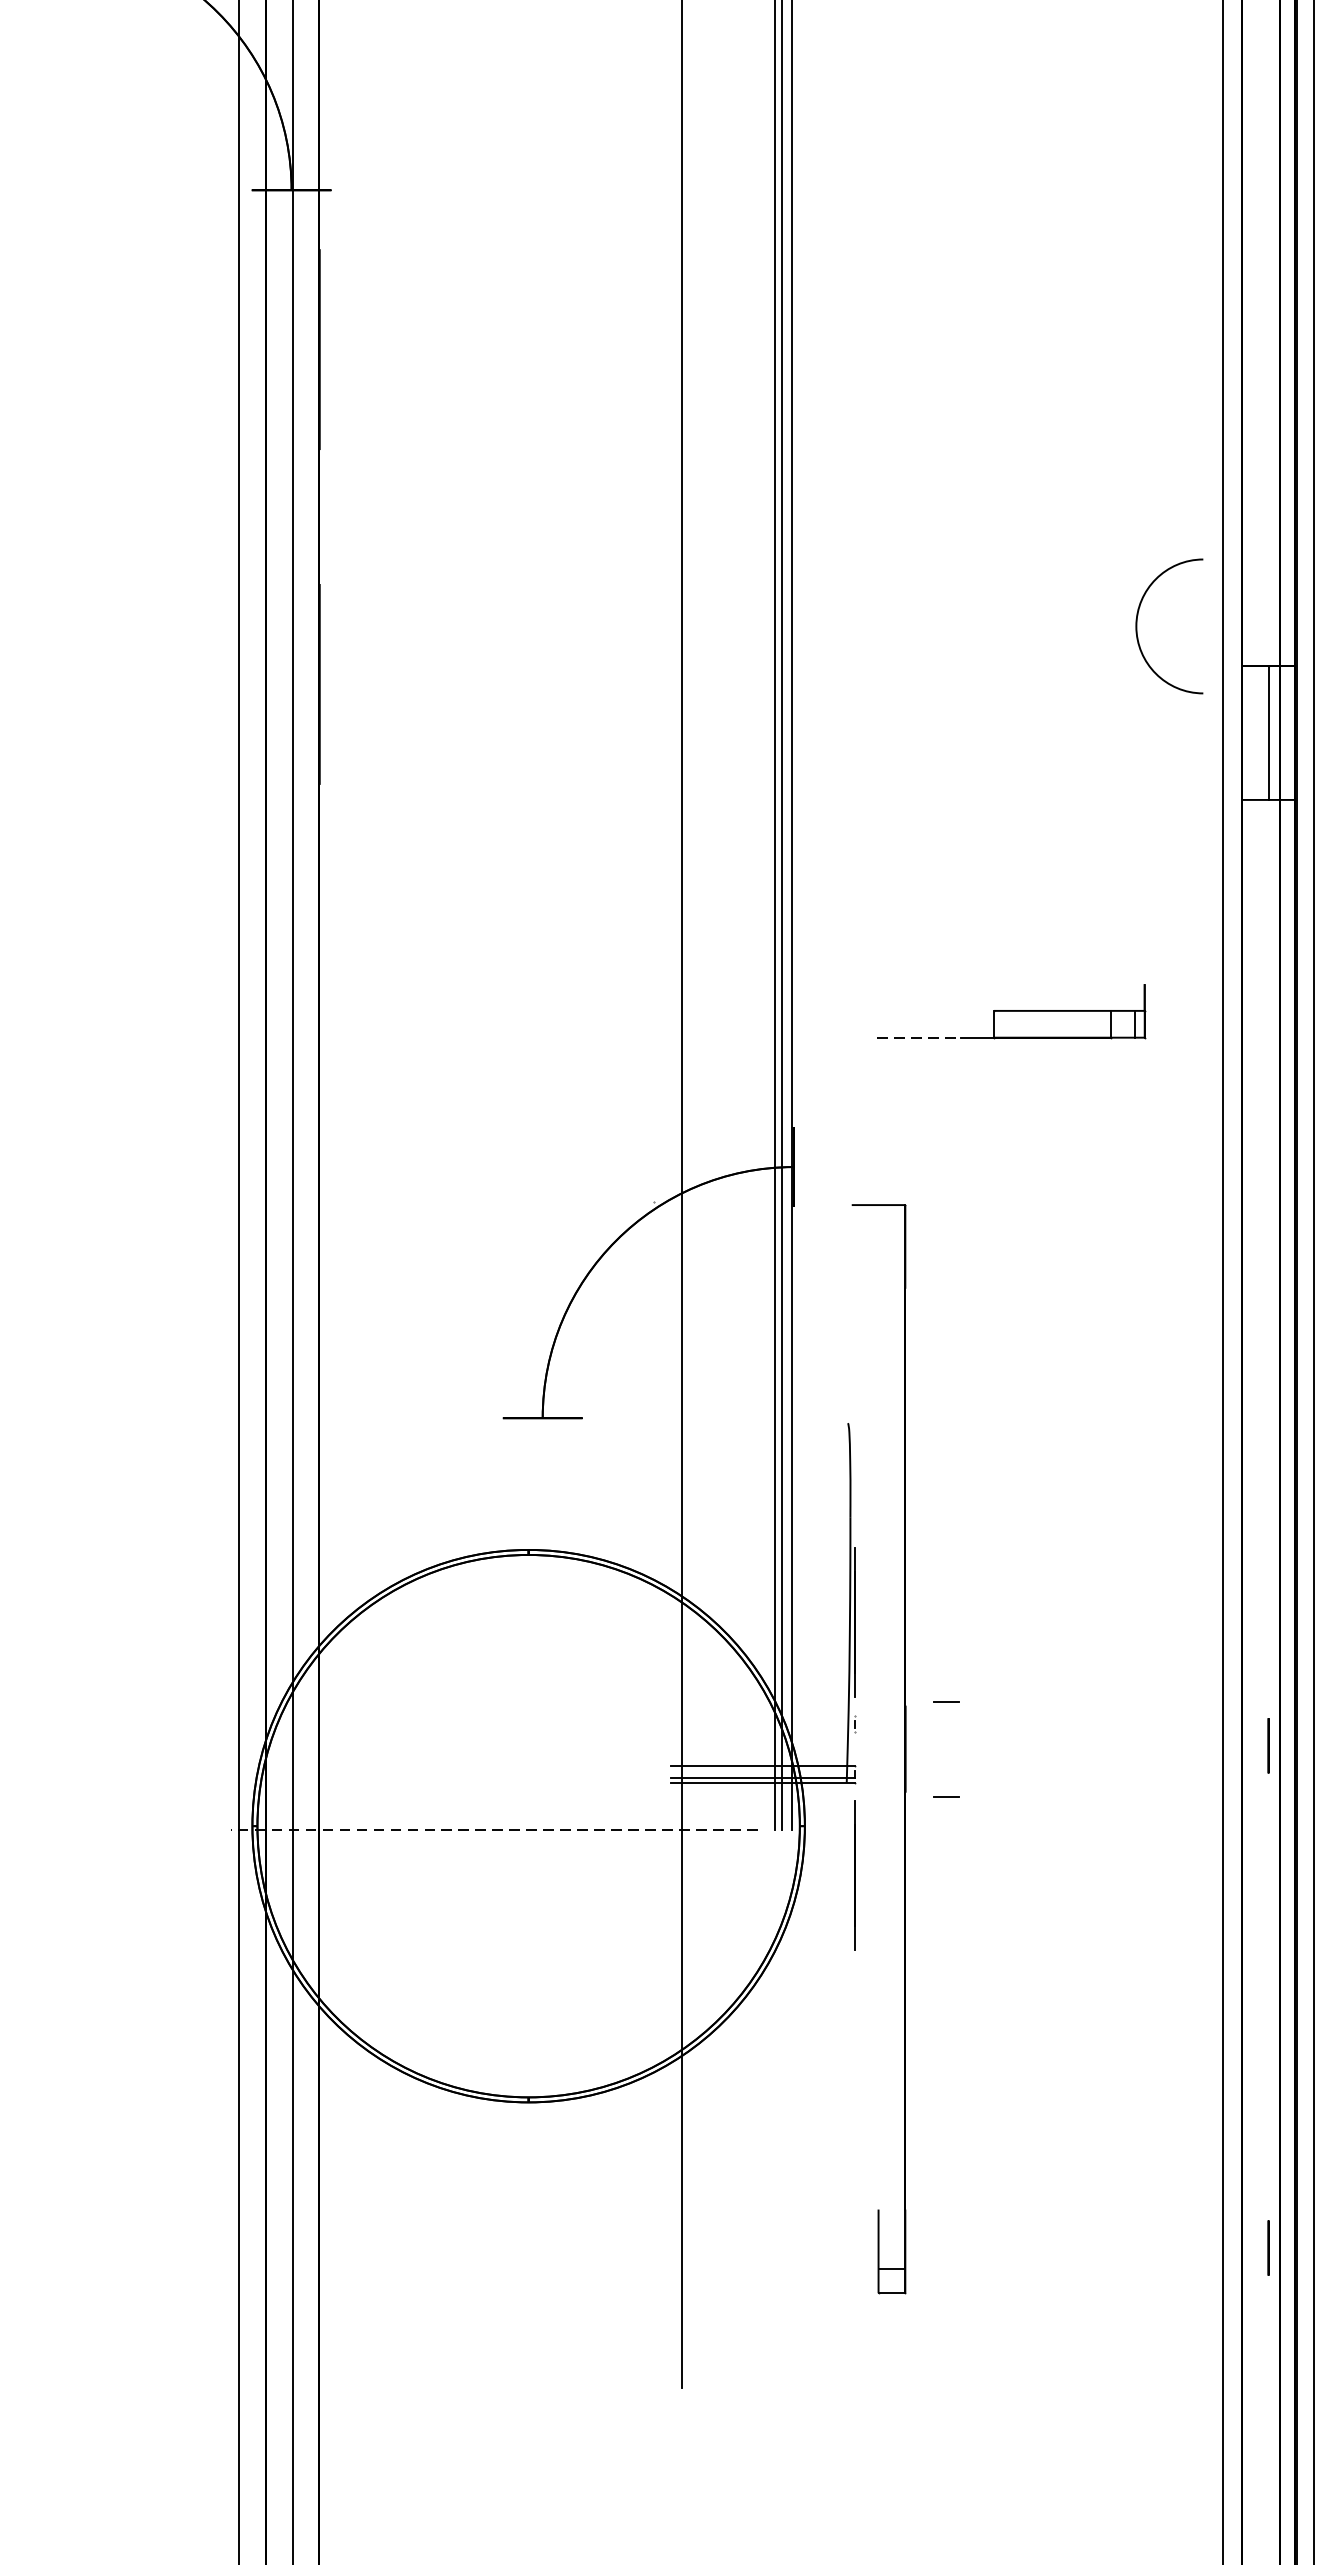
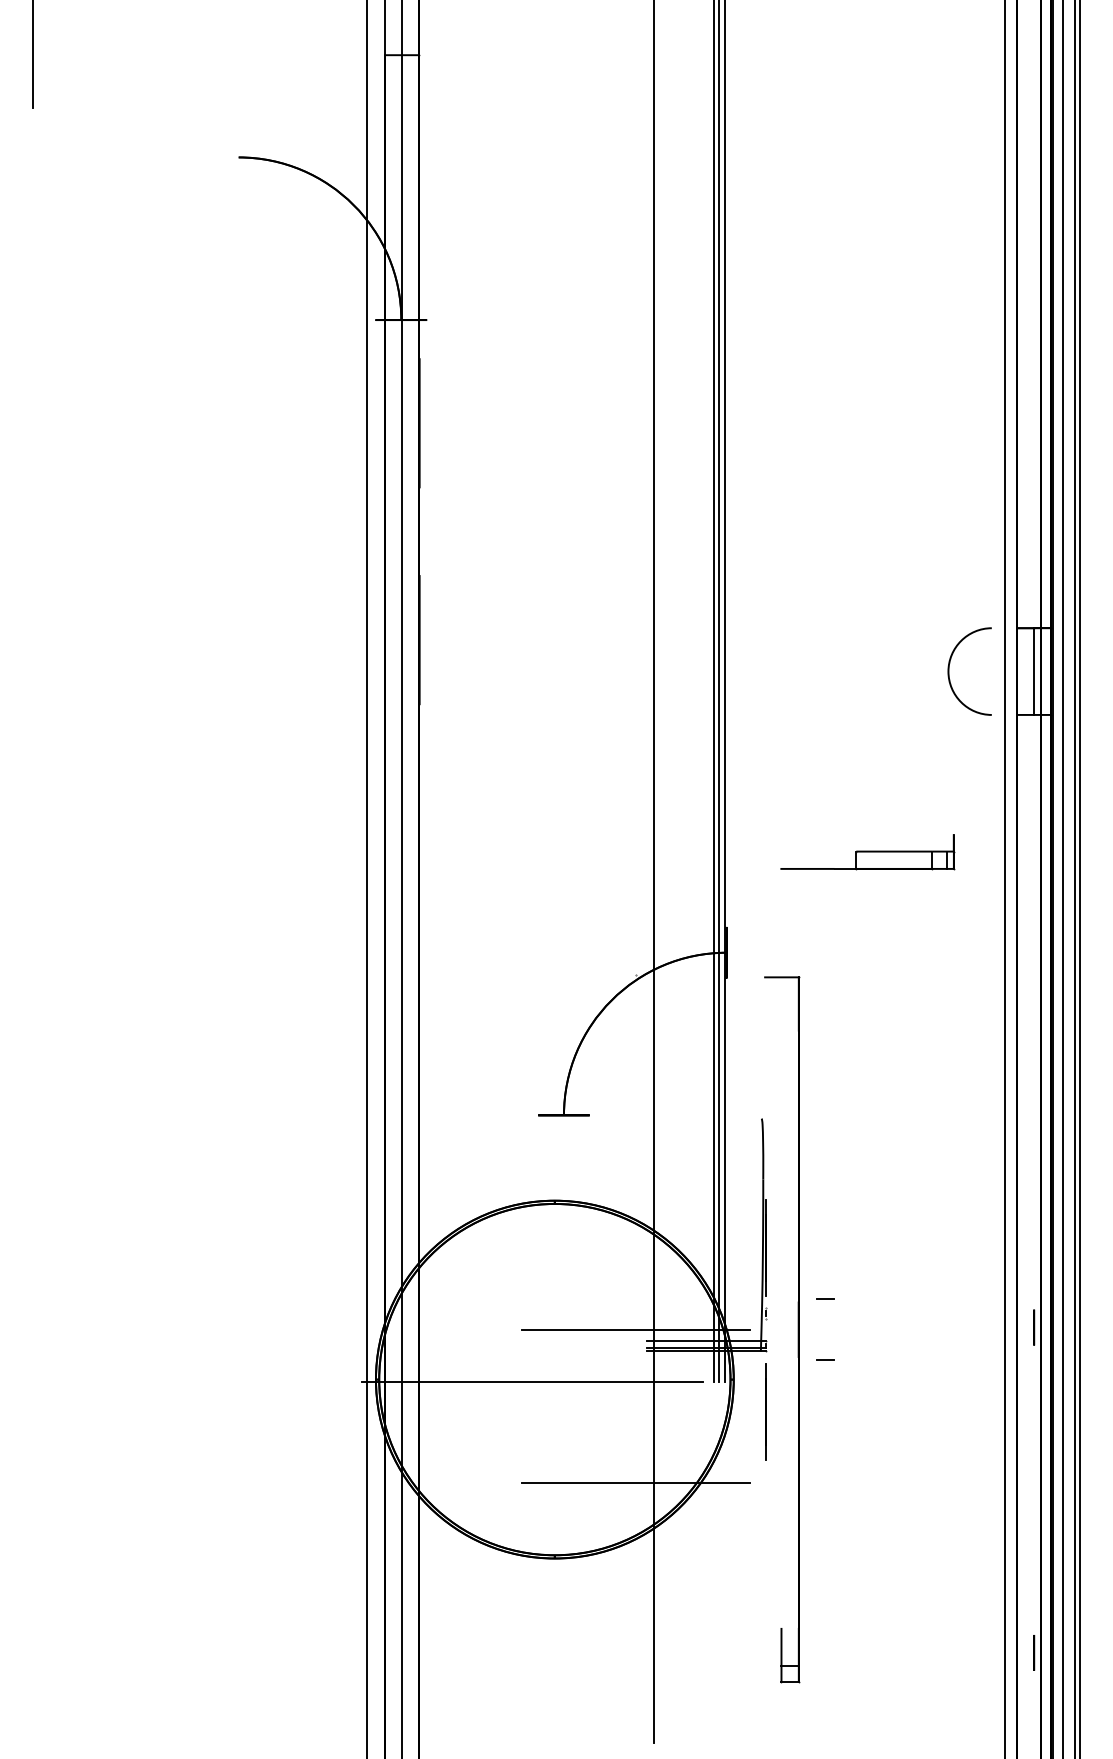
arc: (1137, 626) -> (949, 671), moved
arc: (912, 1037) -> (803, 868), dashed -> solid
line: (654, 1748) -> (636, 1329), added
line: (494, 1829) -> (532, 1381), dashed -> solid
line: (654, 1986) -> (636, 1483), added

